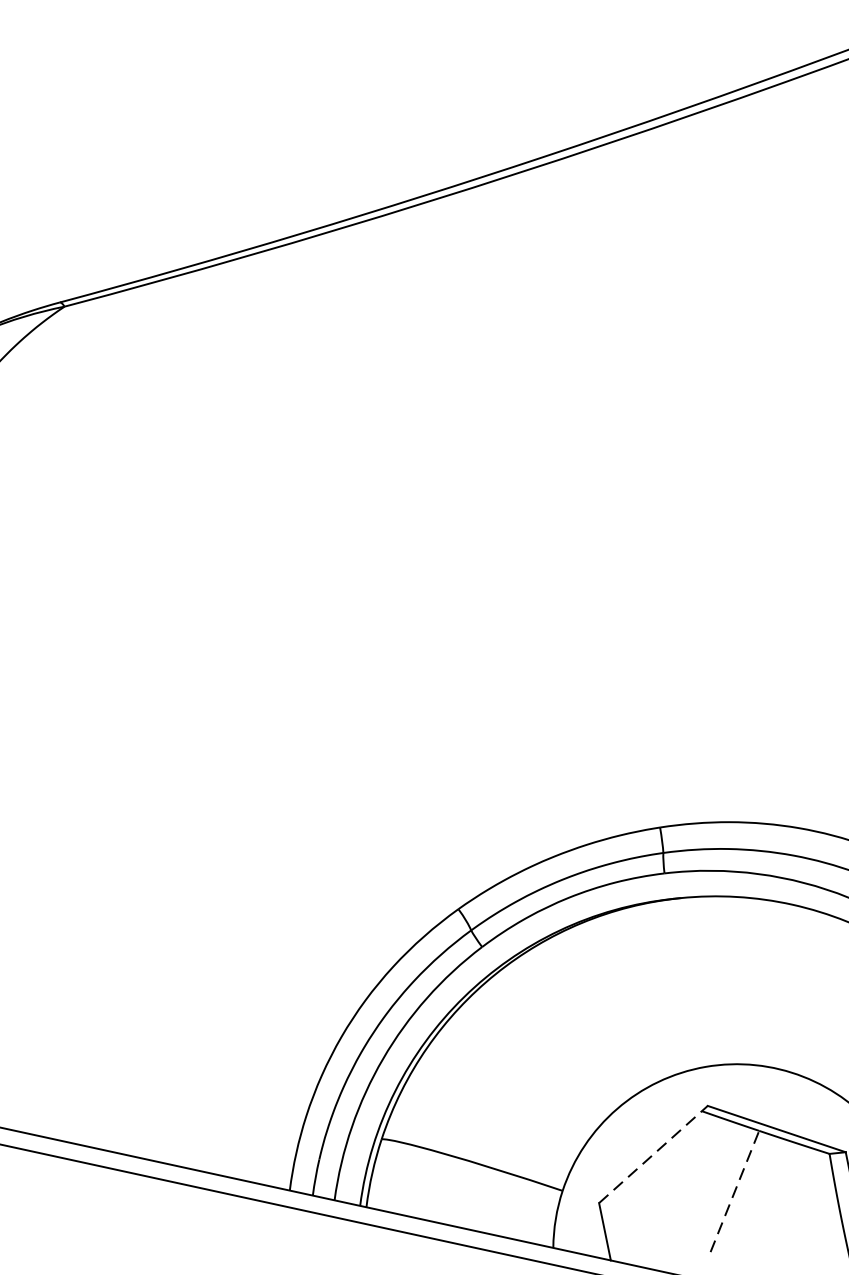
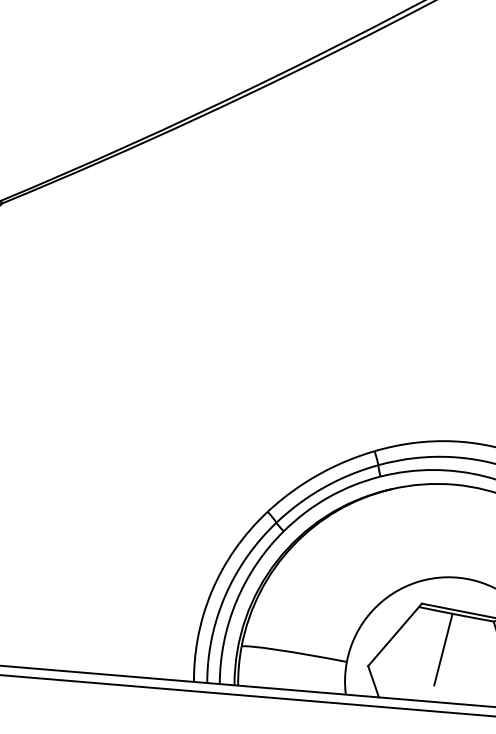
line: (654, 1153) -> (395, 634), dashed -> solid
line: (735, 1191) -> (443, 649), dashed -> solid

